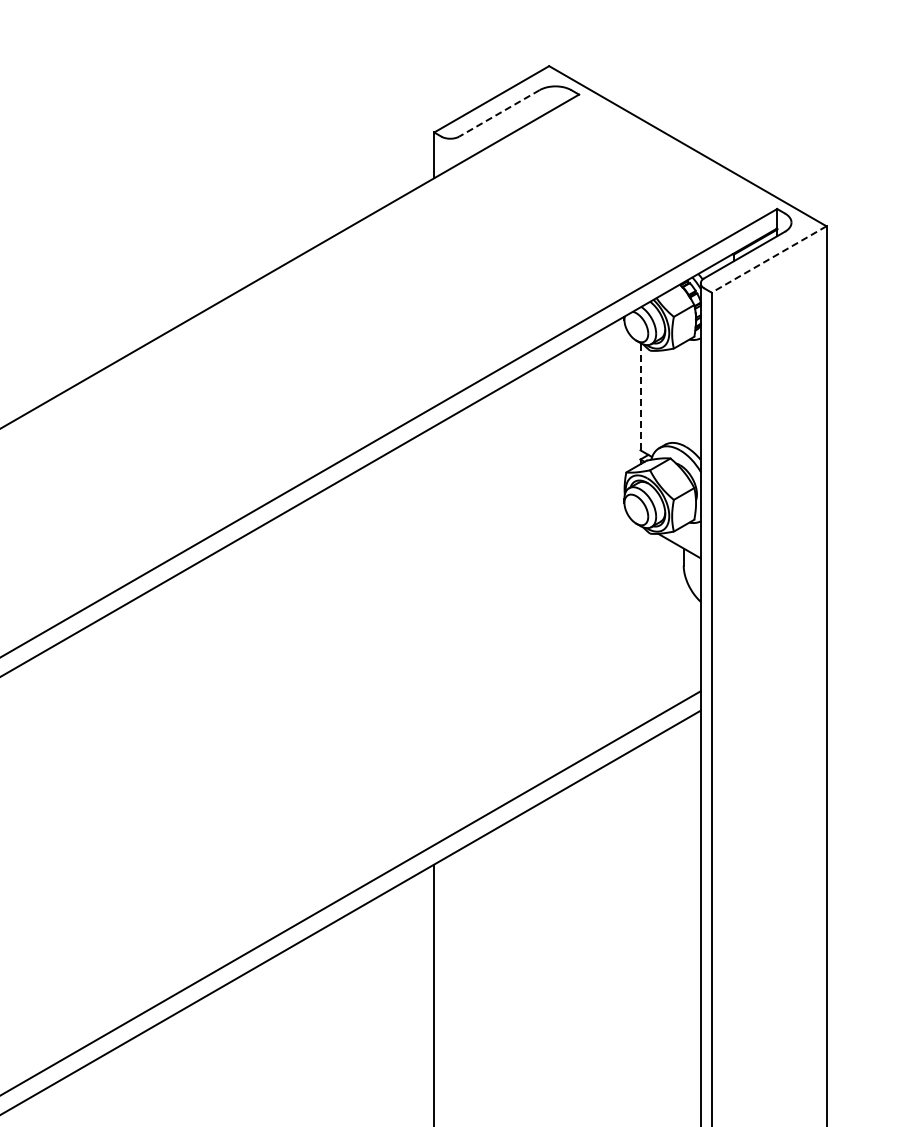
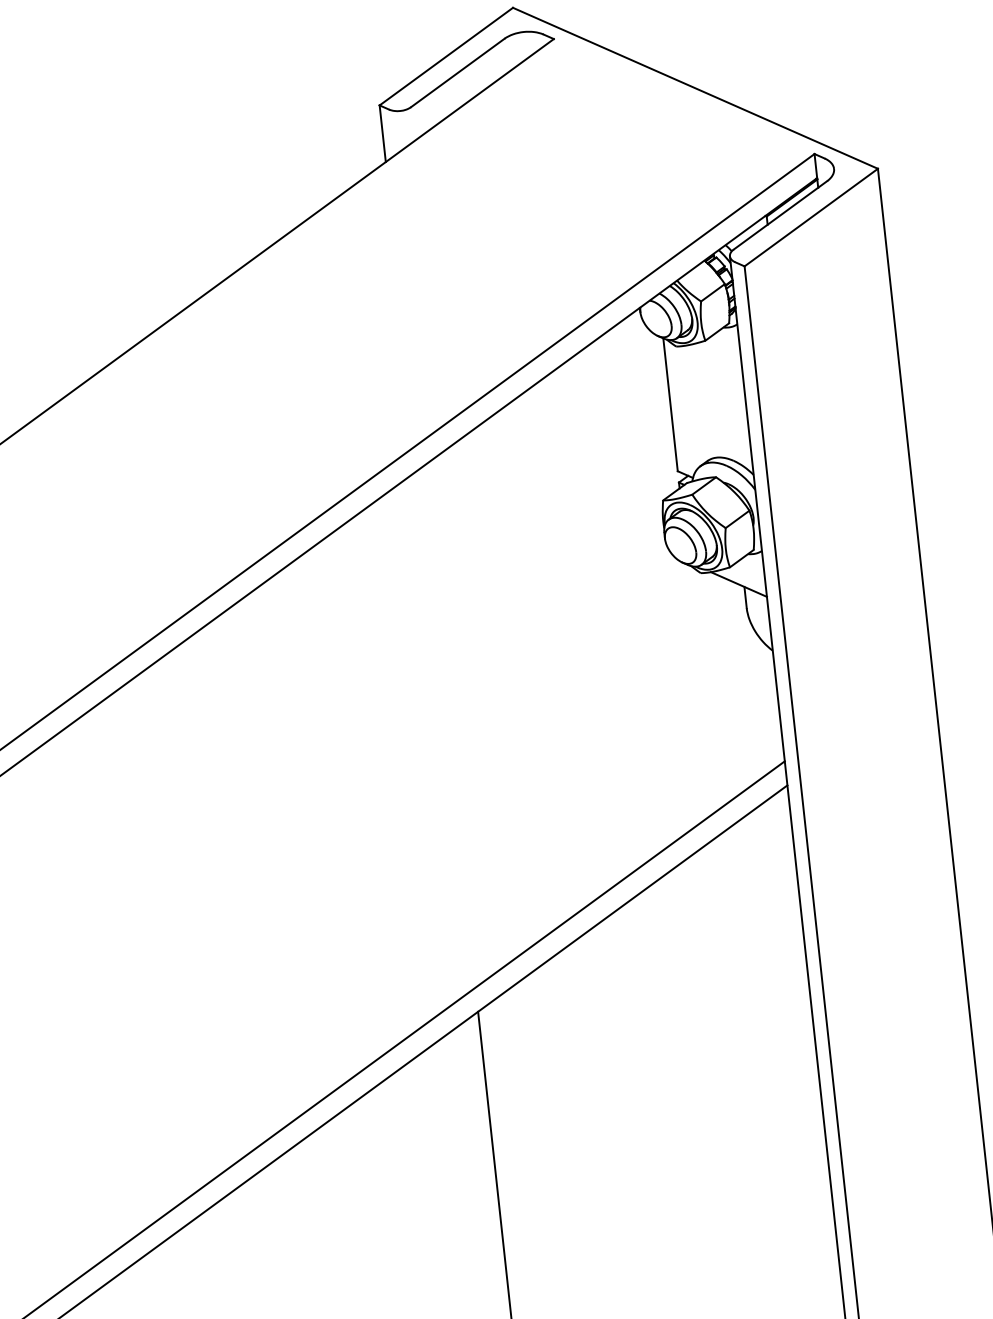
line: (499, 113) -> (457, 73), dashed -> solid
line: (768, 259) -> (810, 217), dashed -> solid
line: (640, 396) -> (670, 404), dashed -> solid

